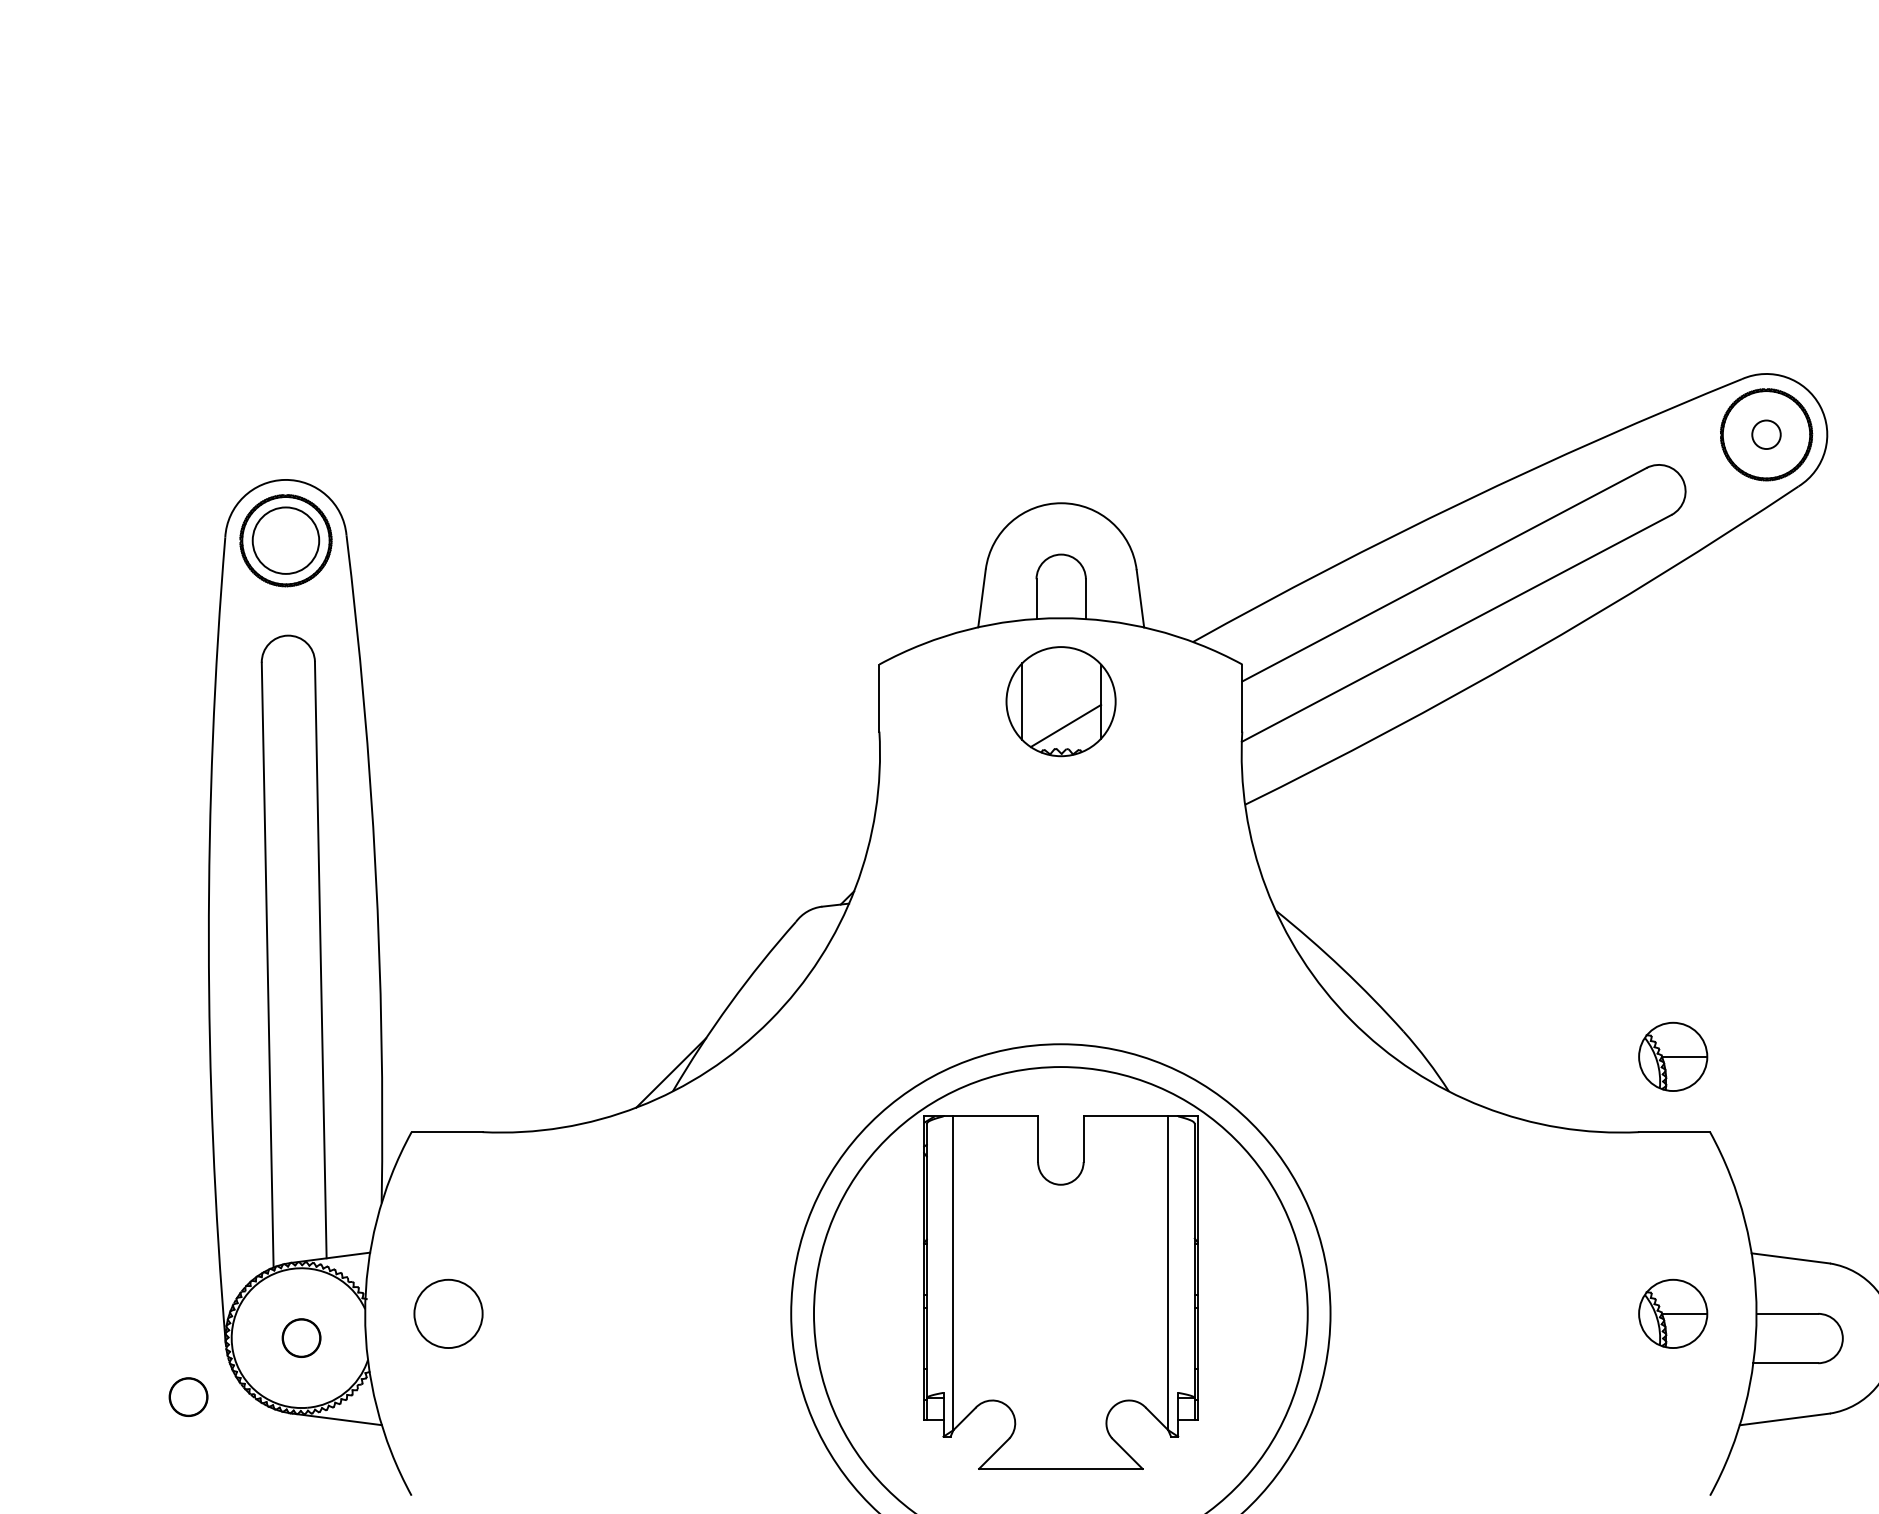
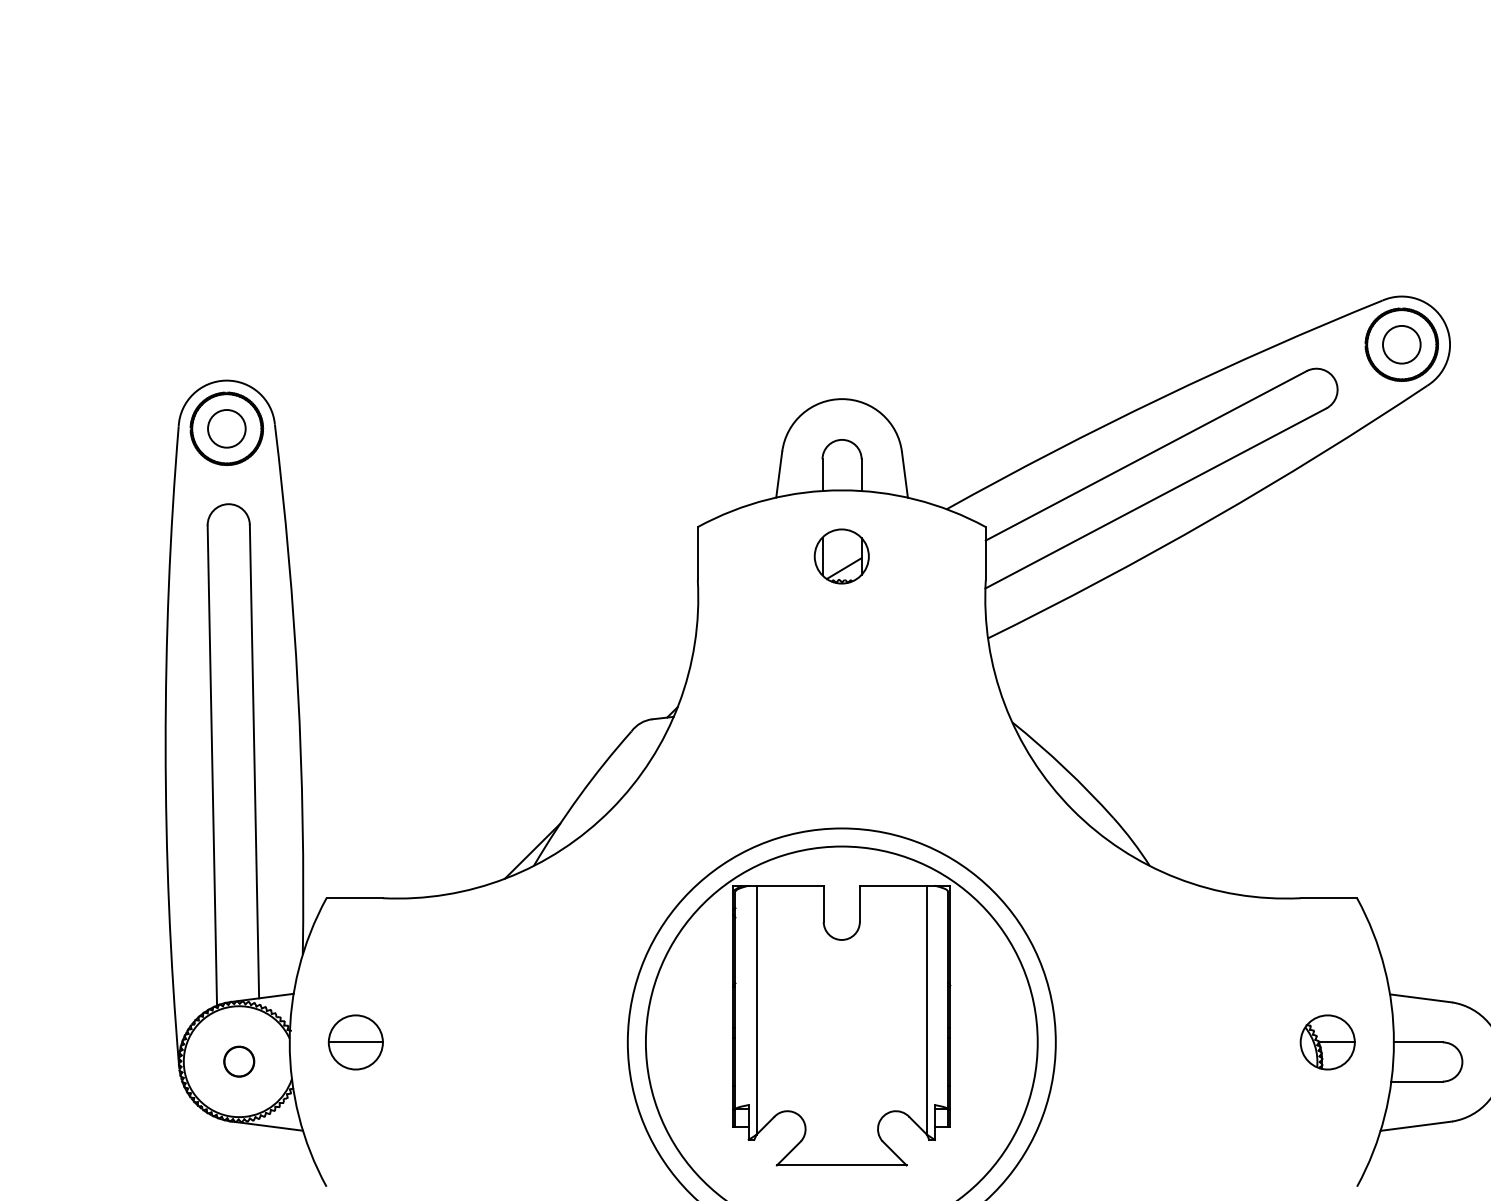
circle: (1766, 434) -> (1401, 344), size x1.67
circle: (285, 540) -> (226, 428), size x0.71
part: (1060, 701) -> (841, 556), size x0.62
part: (1673, 1056) -> (1328, 838), removed
line: (448, 1313) -> (355, 1042), added
part: (188, 1396) -> (149, 1108), removed

